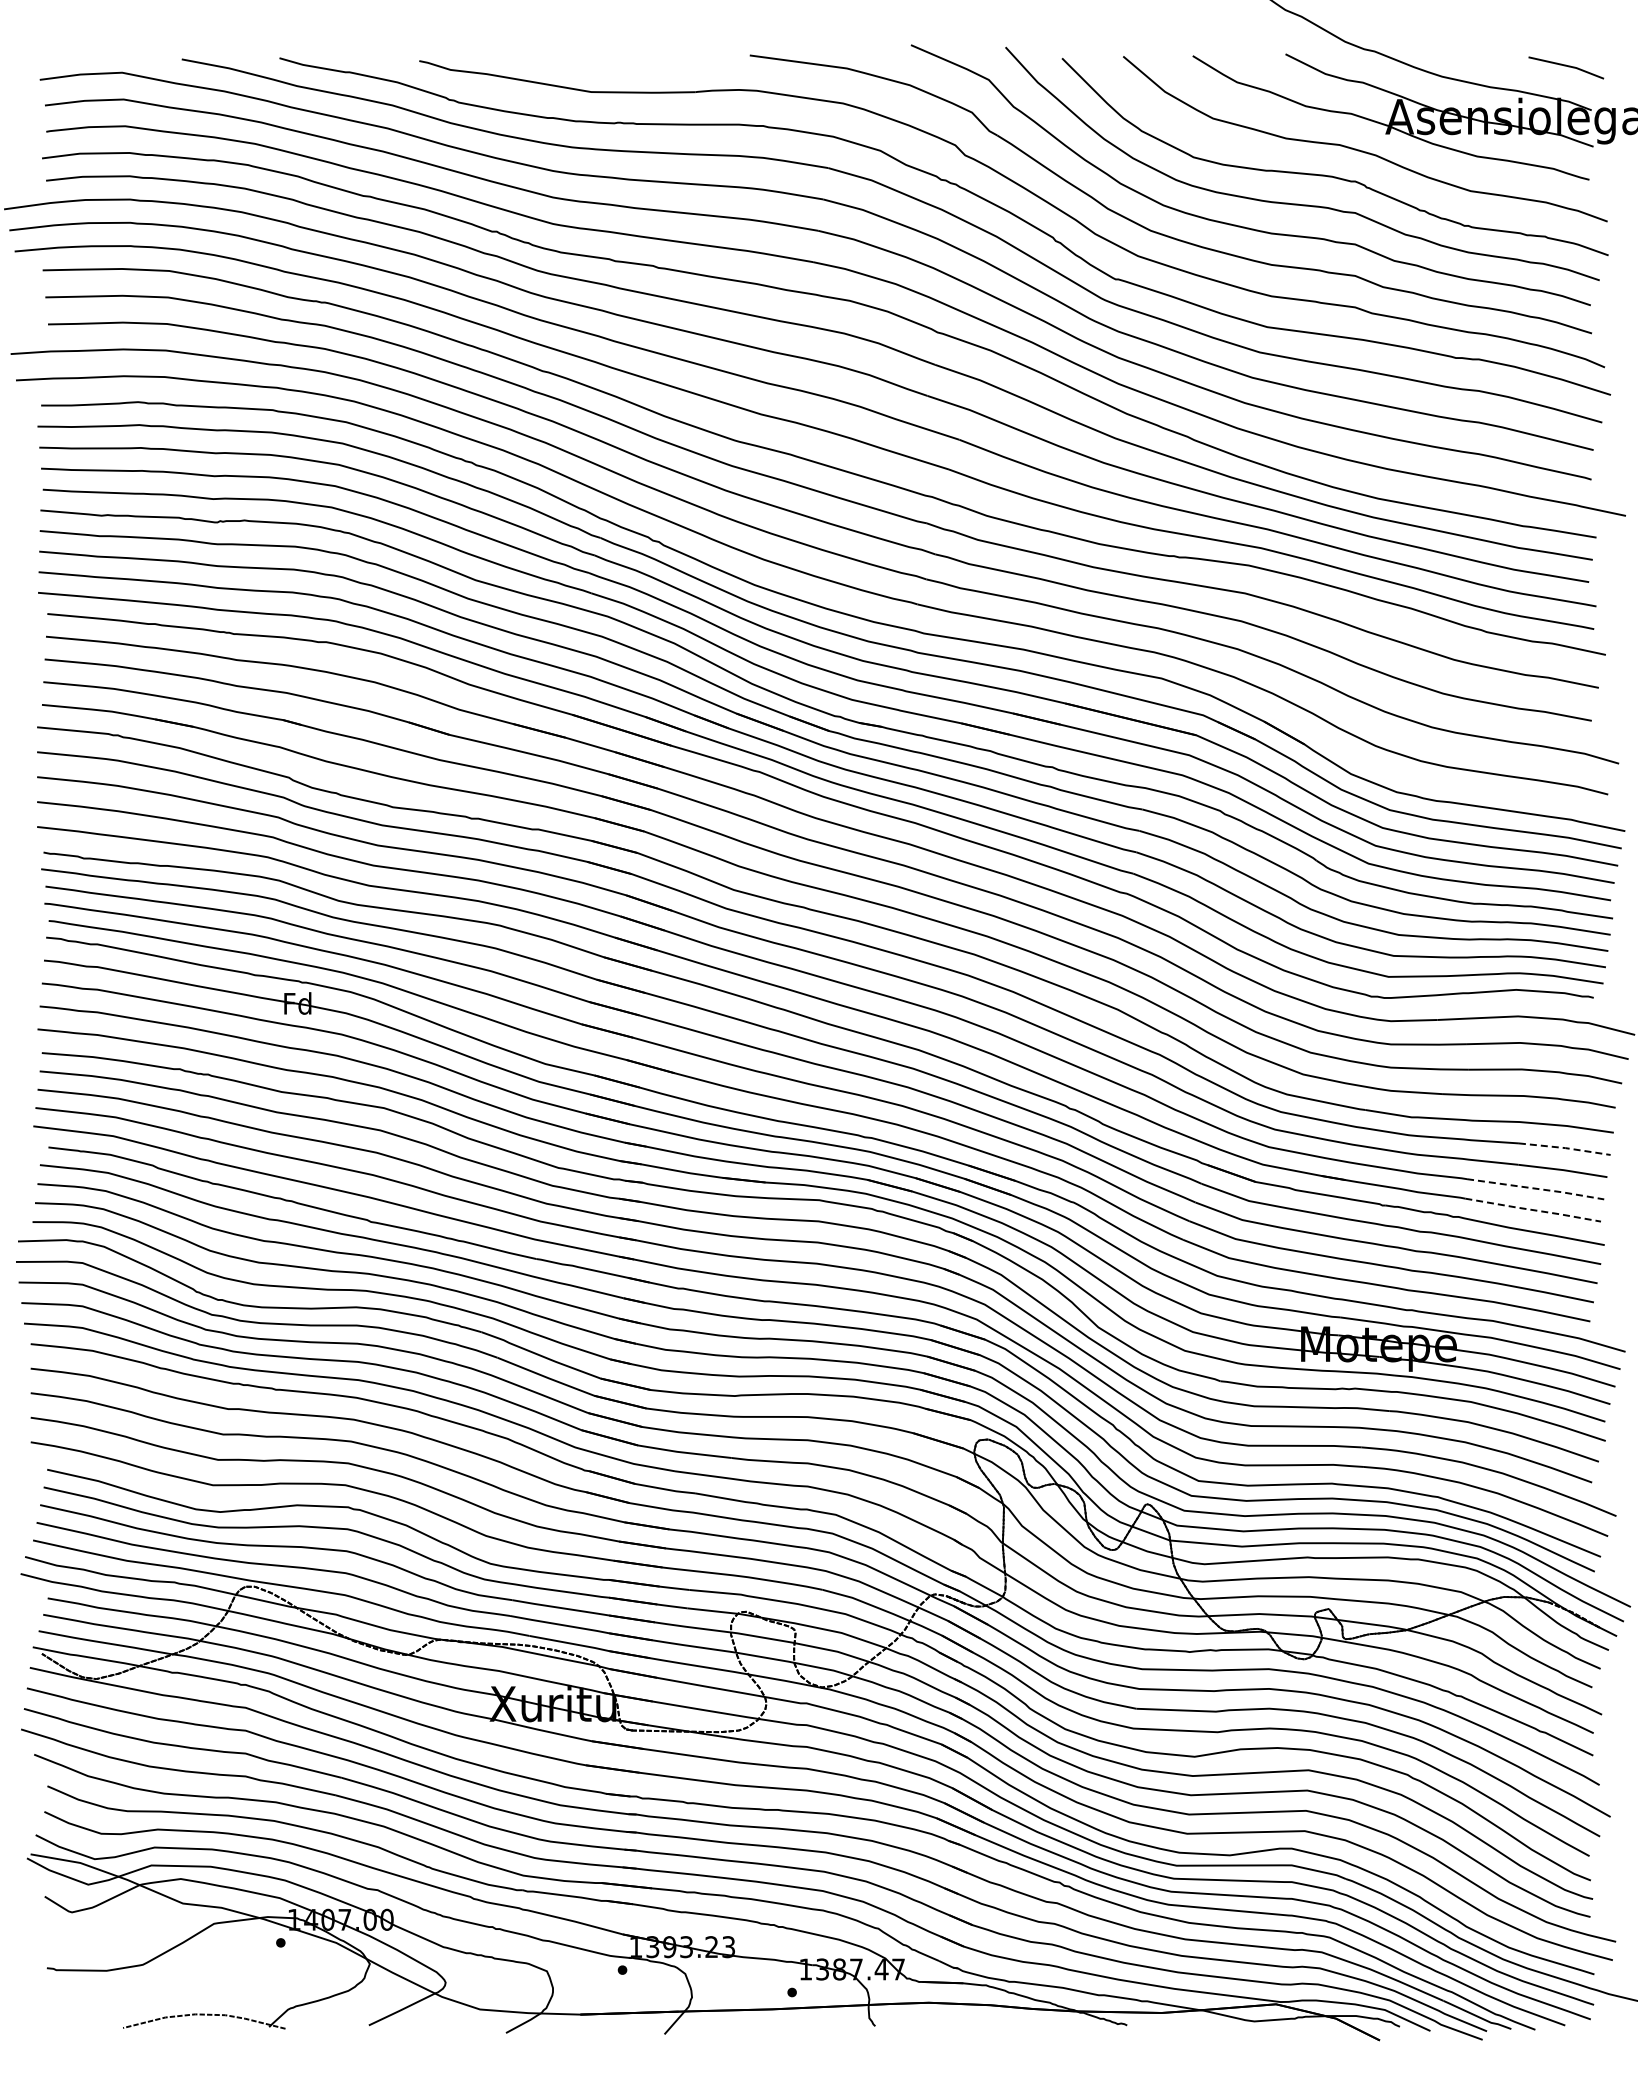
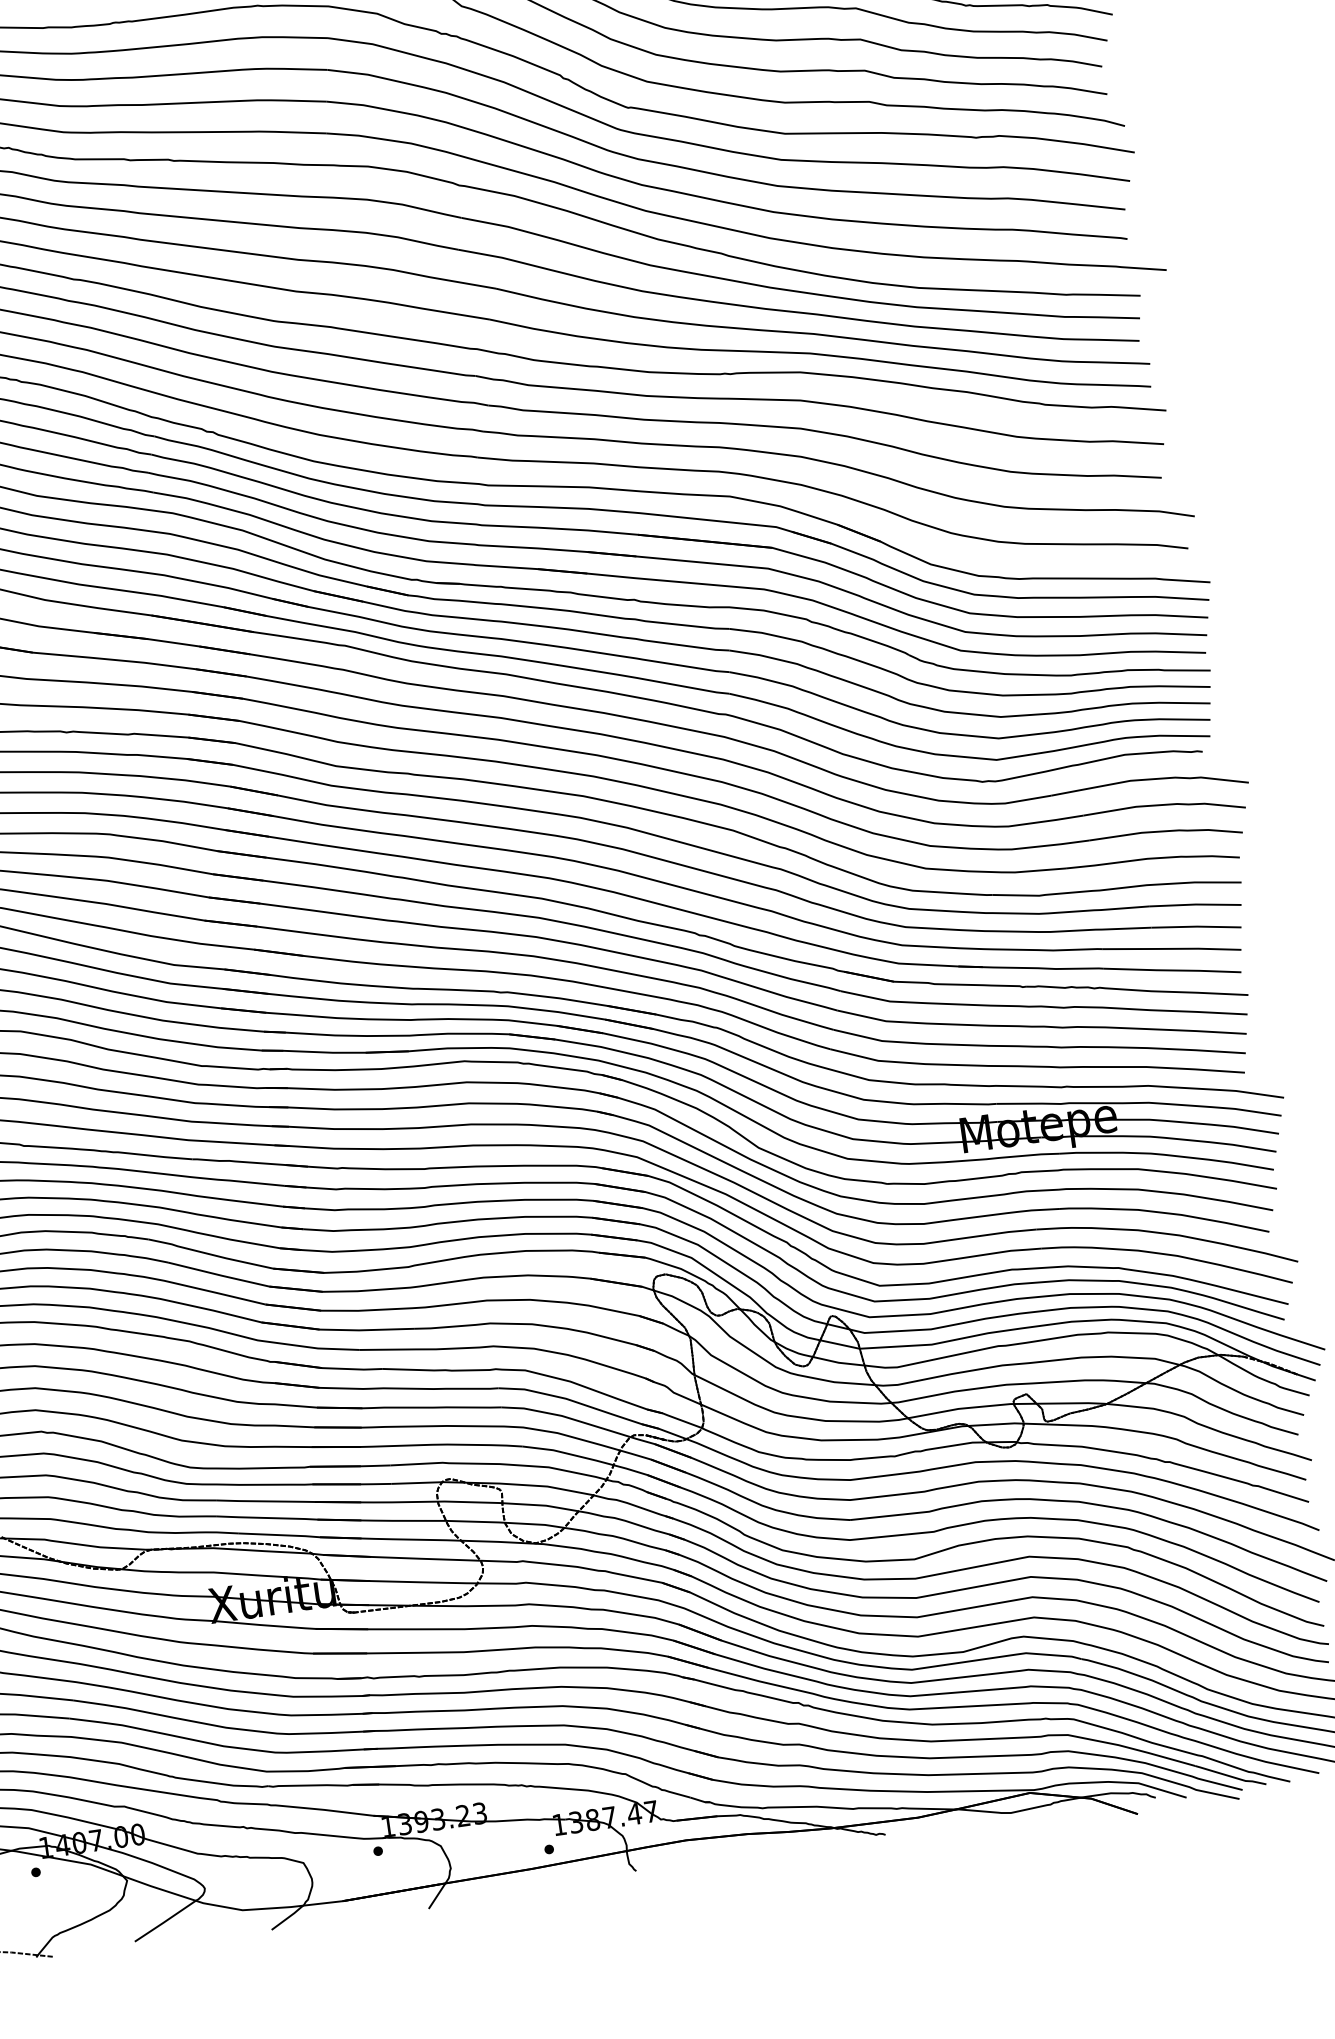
line: (1565, 1148) -> (1195, 904), dashed -> solid
line: (1536, 1188) -> (1172, 948), dashed -> solid
line: (1533, 1210) -> (1173, 970), dashed -> solid

